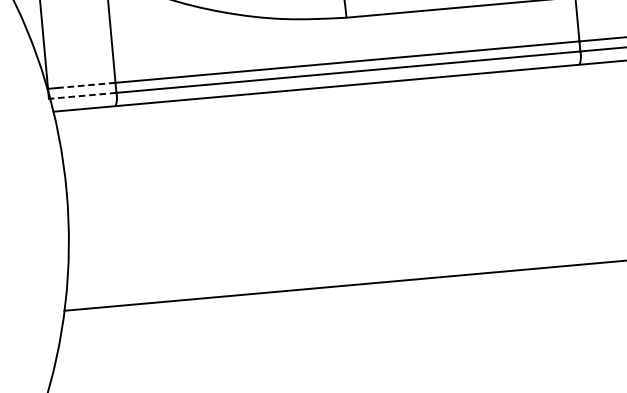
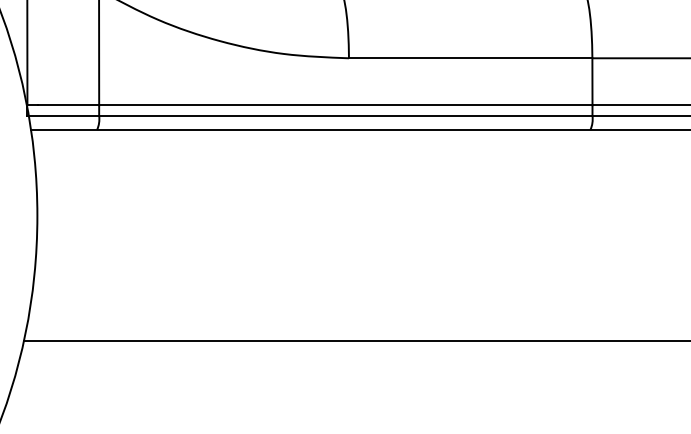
line: (86, 85) -> (68, 105), dashed -> solid
line: (82, 95) -> (63, 115), dashed -> solid

